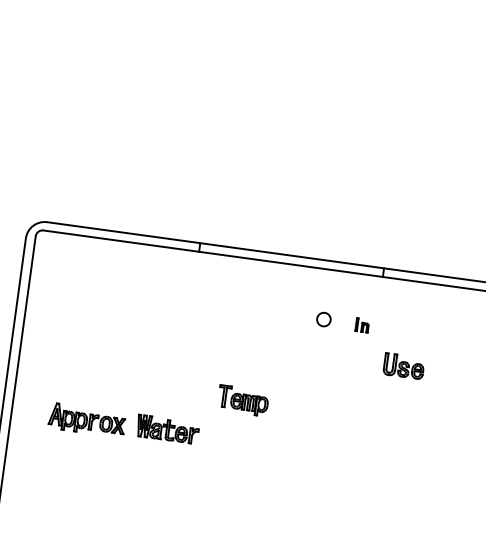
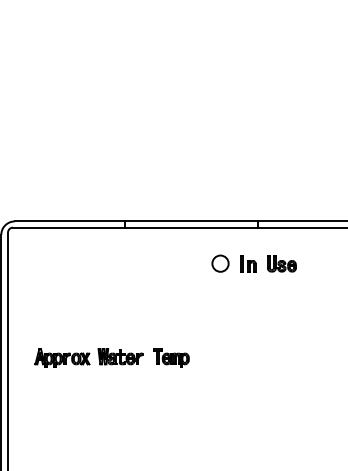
circle: (323, 319) -> (220, 263), size x1.67
part: (362, 324) -> (248, 263), size x1.67
part: (403, 365) -> (281, 263), moved
part: (243, 400) -> (171, 357), moved

